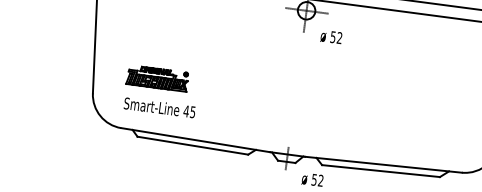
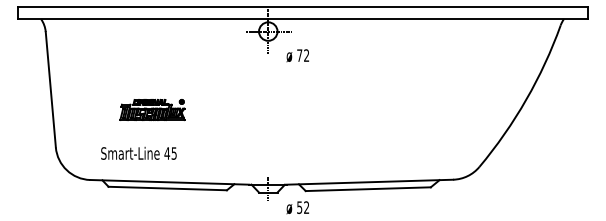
text: (332, 37) -> (299, 55), 52 -> 72
part: (157, 77) -> (152, 109), moved
text: (159, 106) -> (138, 152), moved

